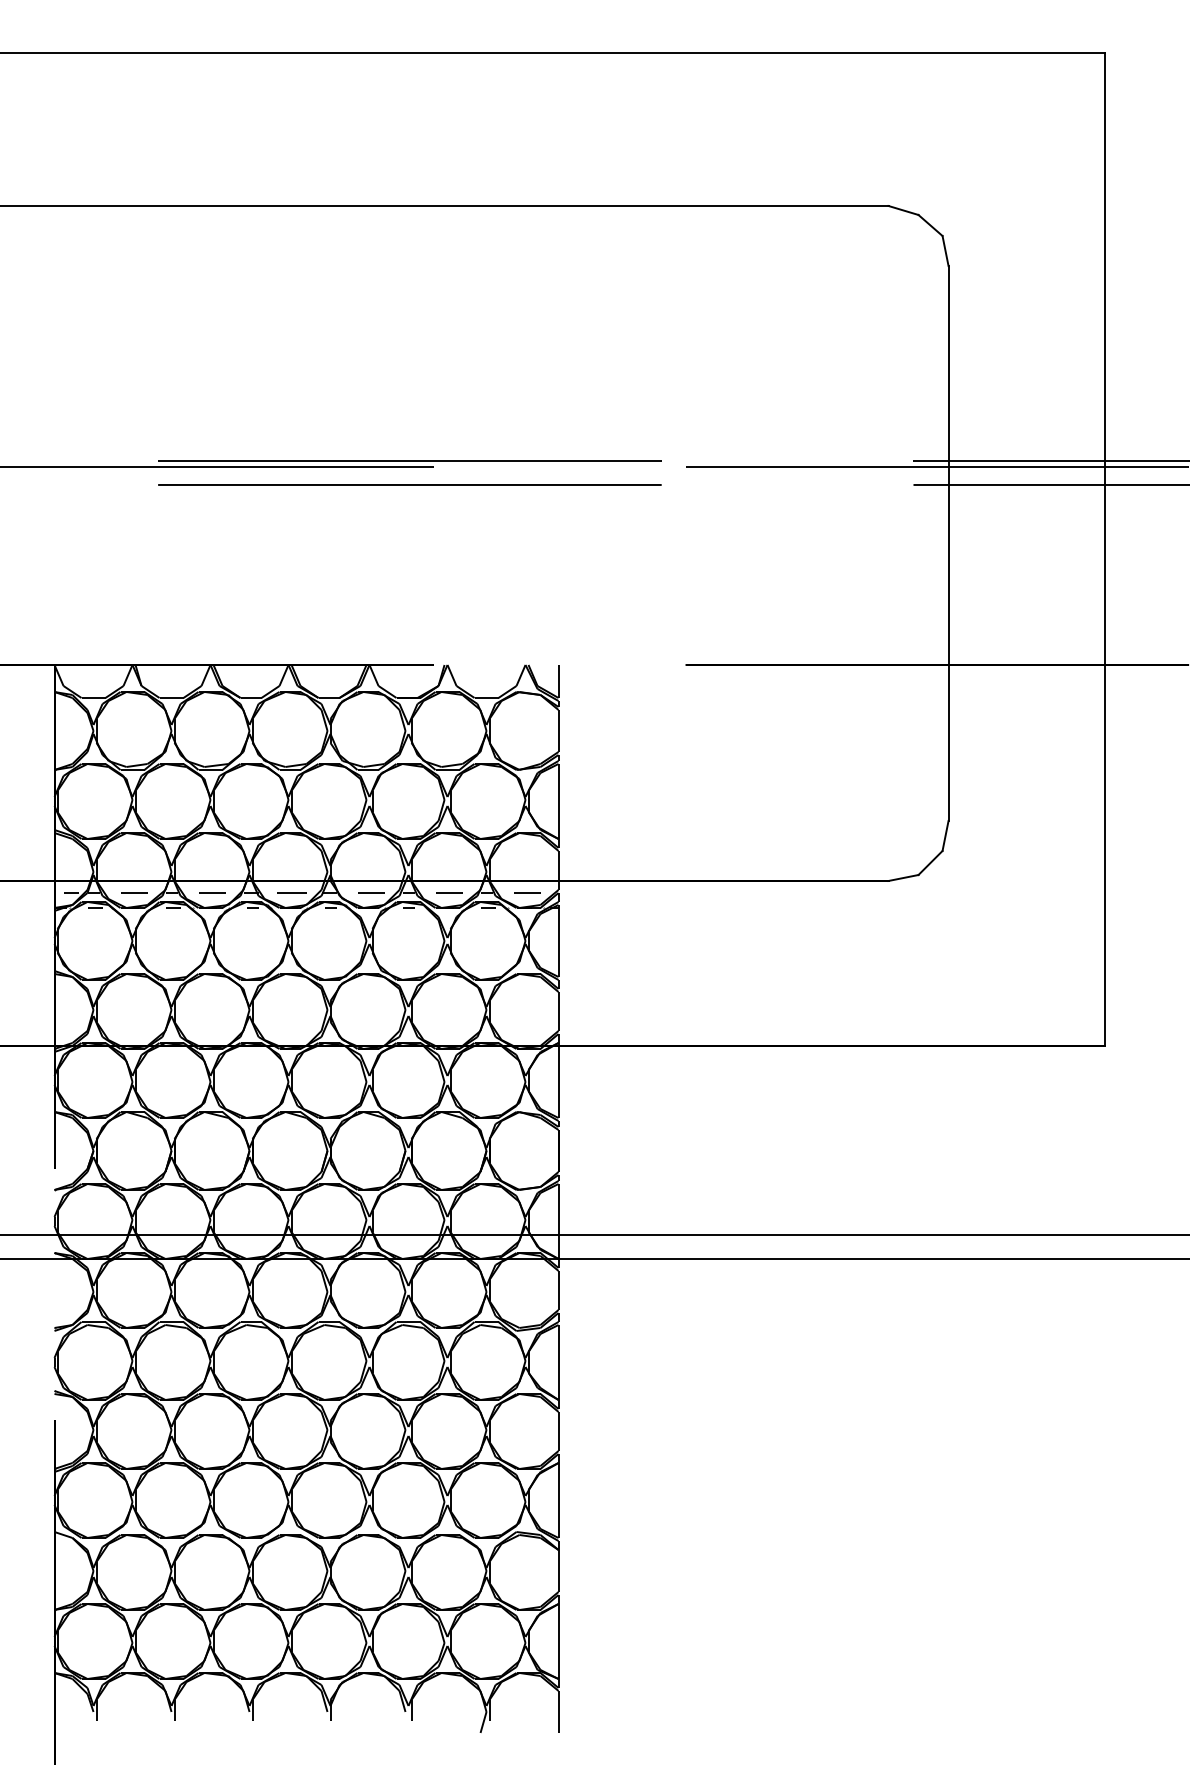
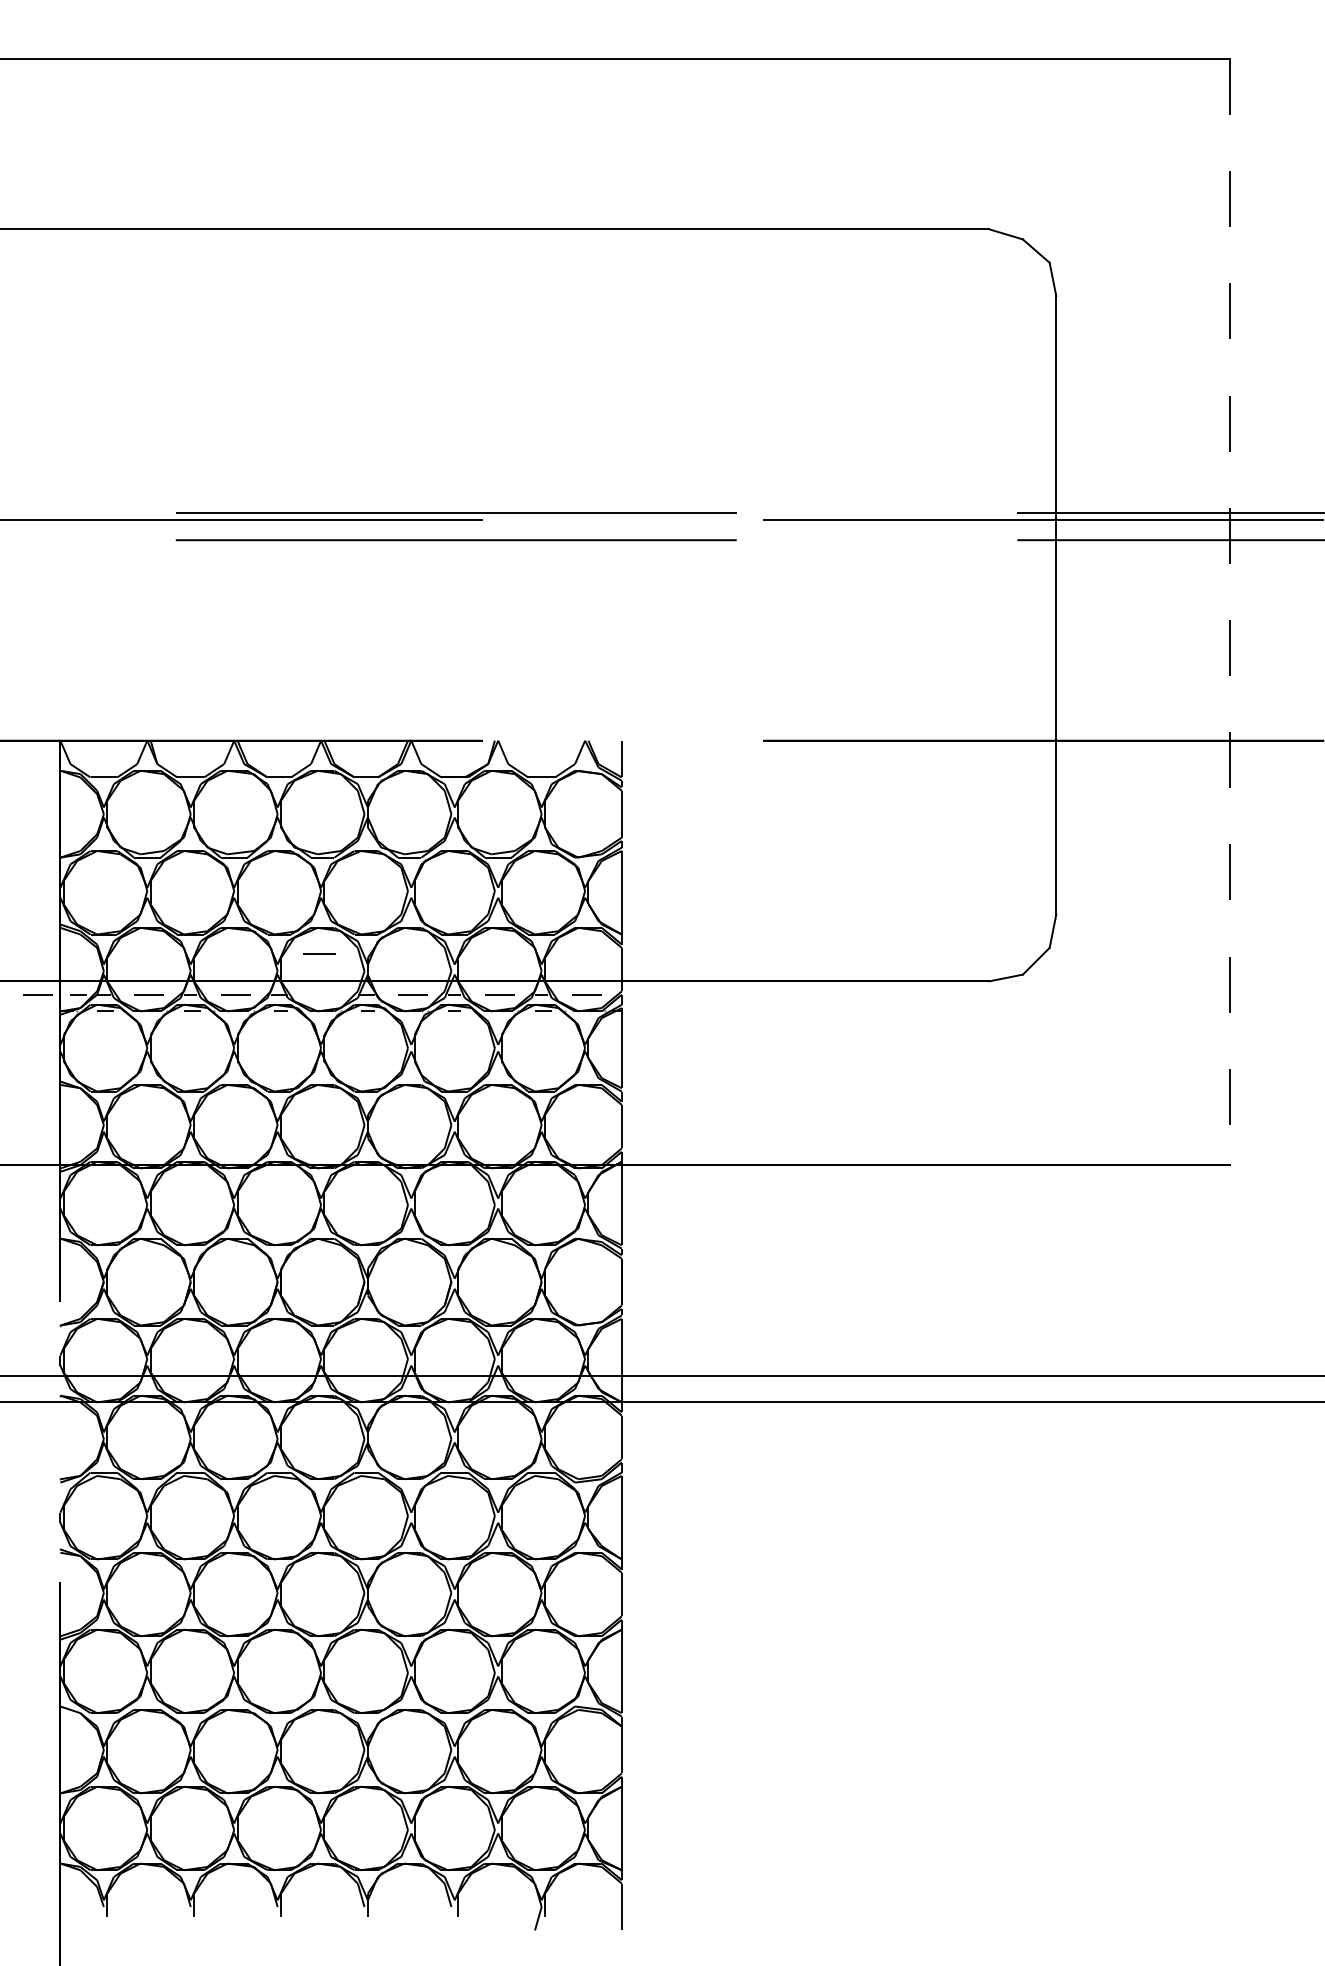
line: (1104, 549) -> (1230, 612), solid -> dashed
line: (33, 892) -> (37, 994), added
line: (291, 892) -> (319, 953), moved

